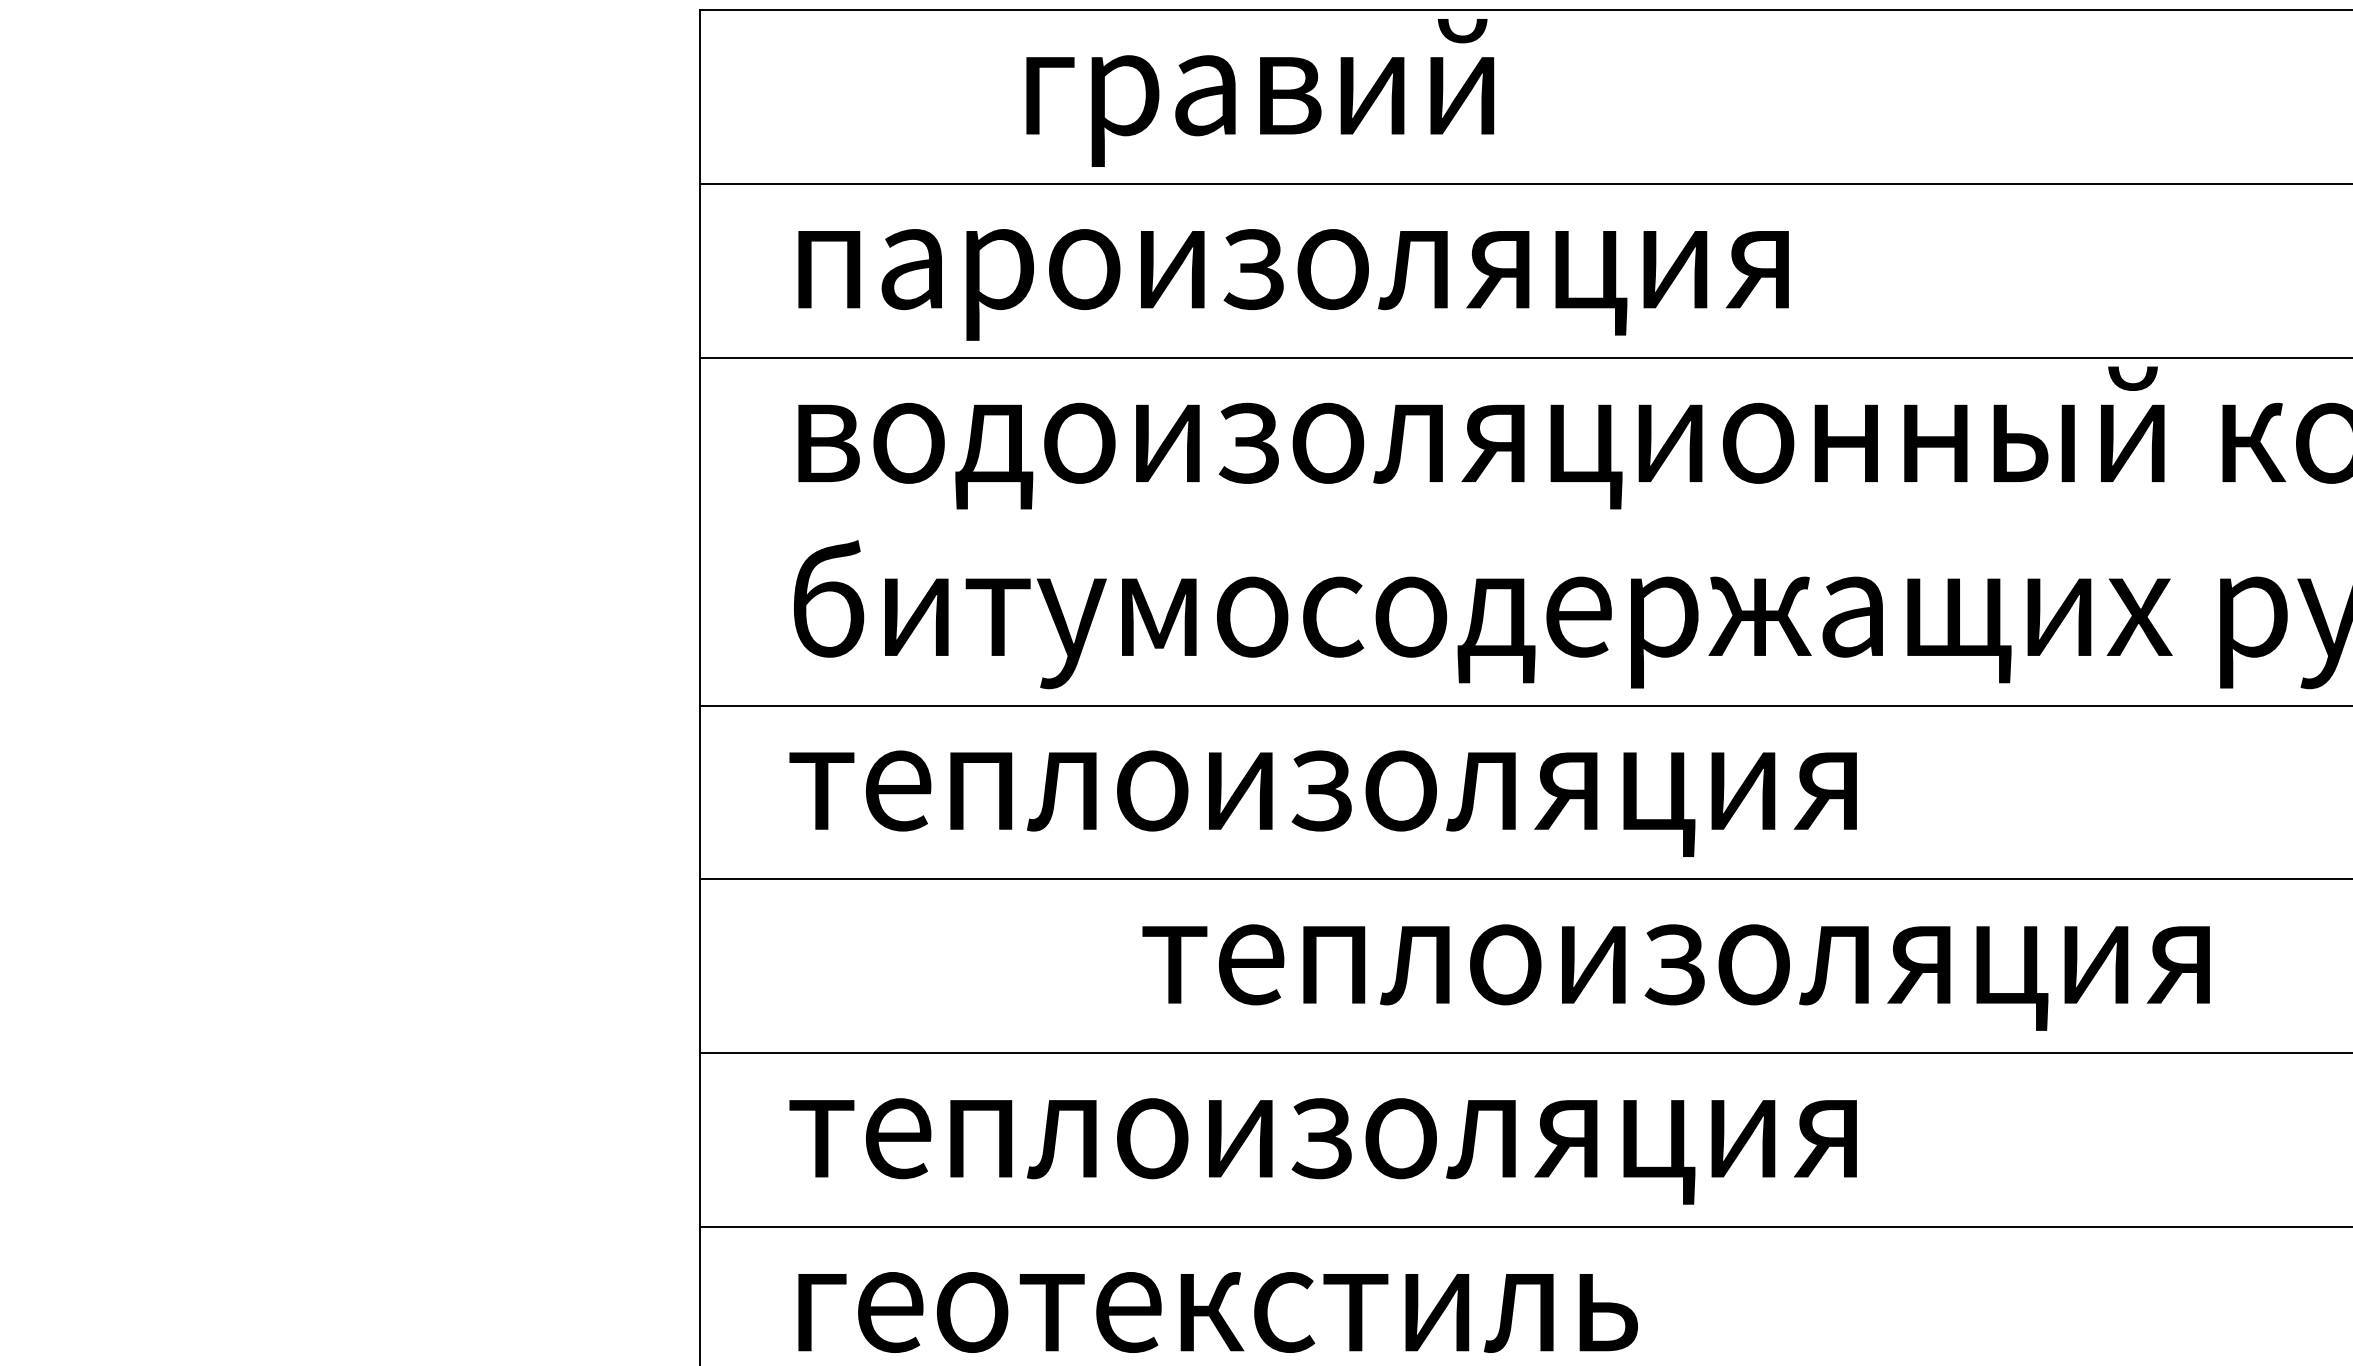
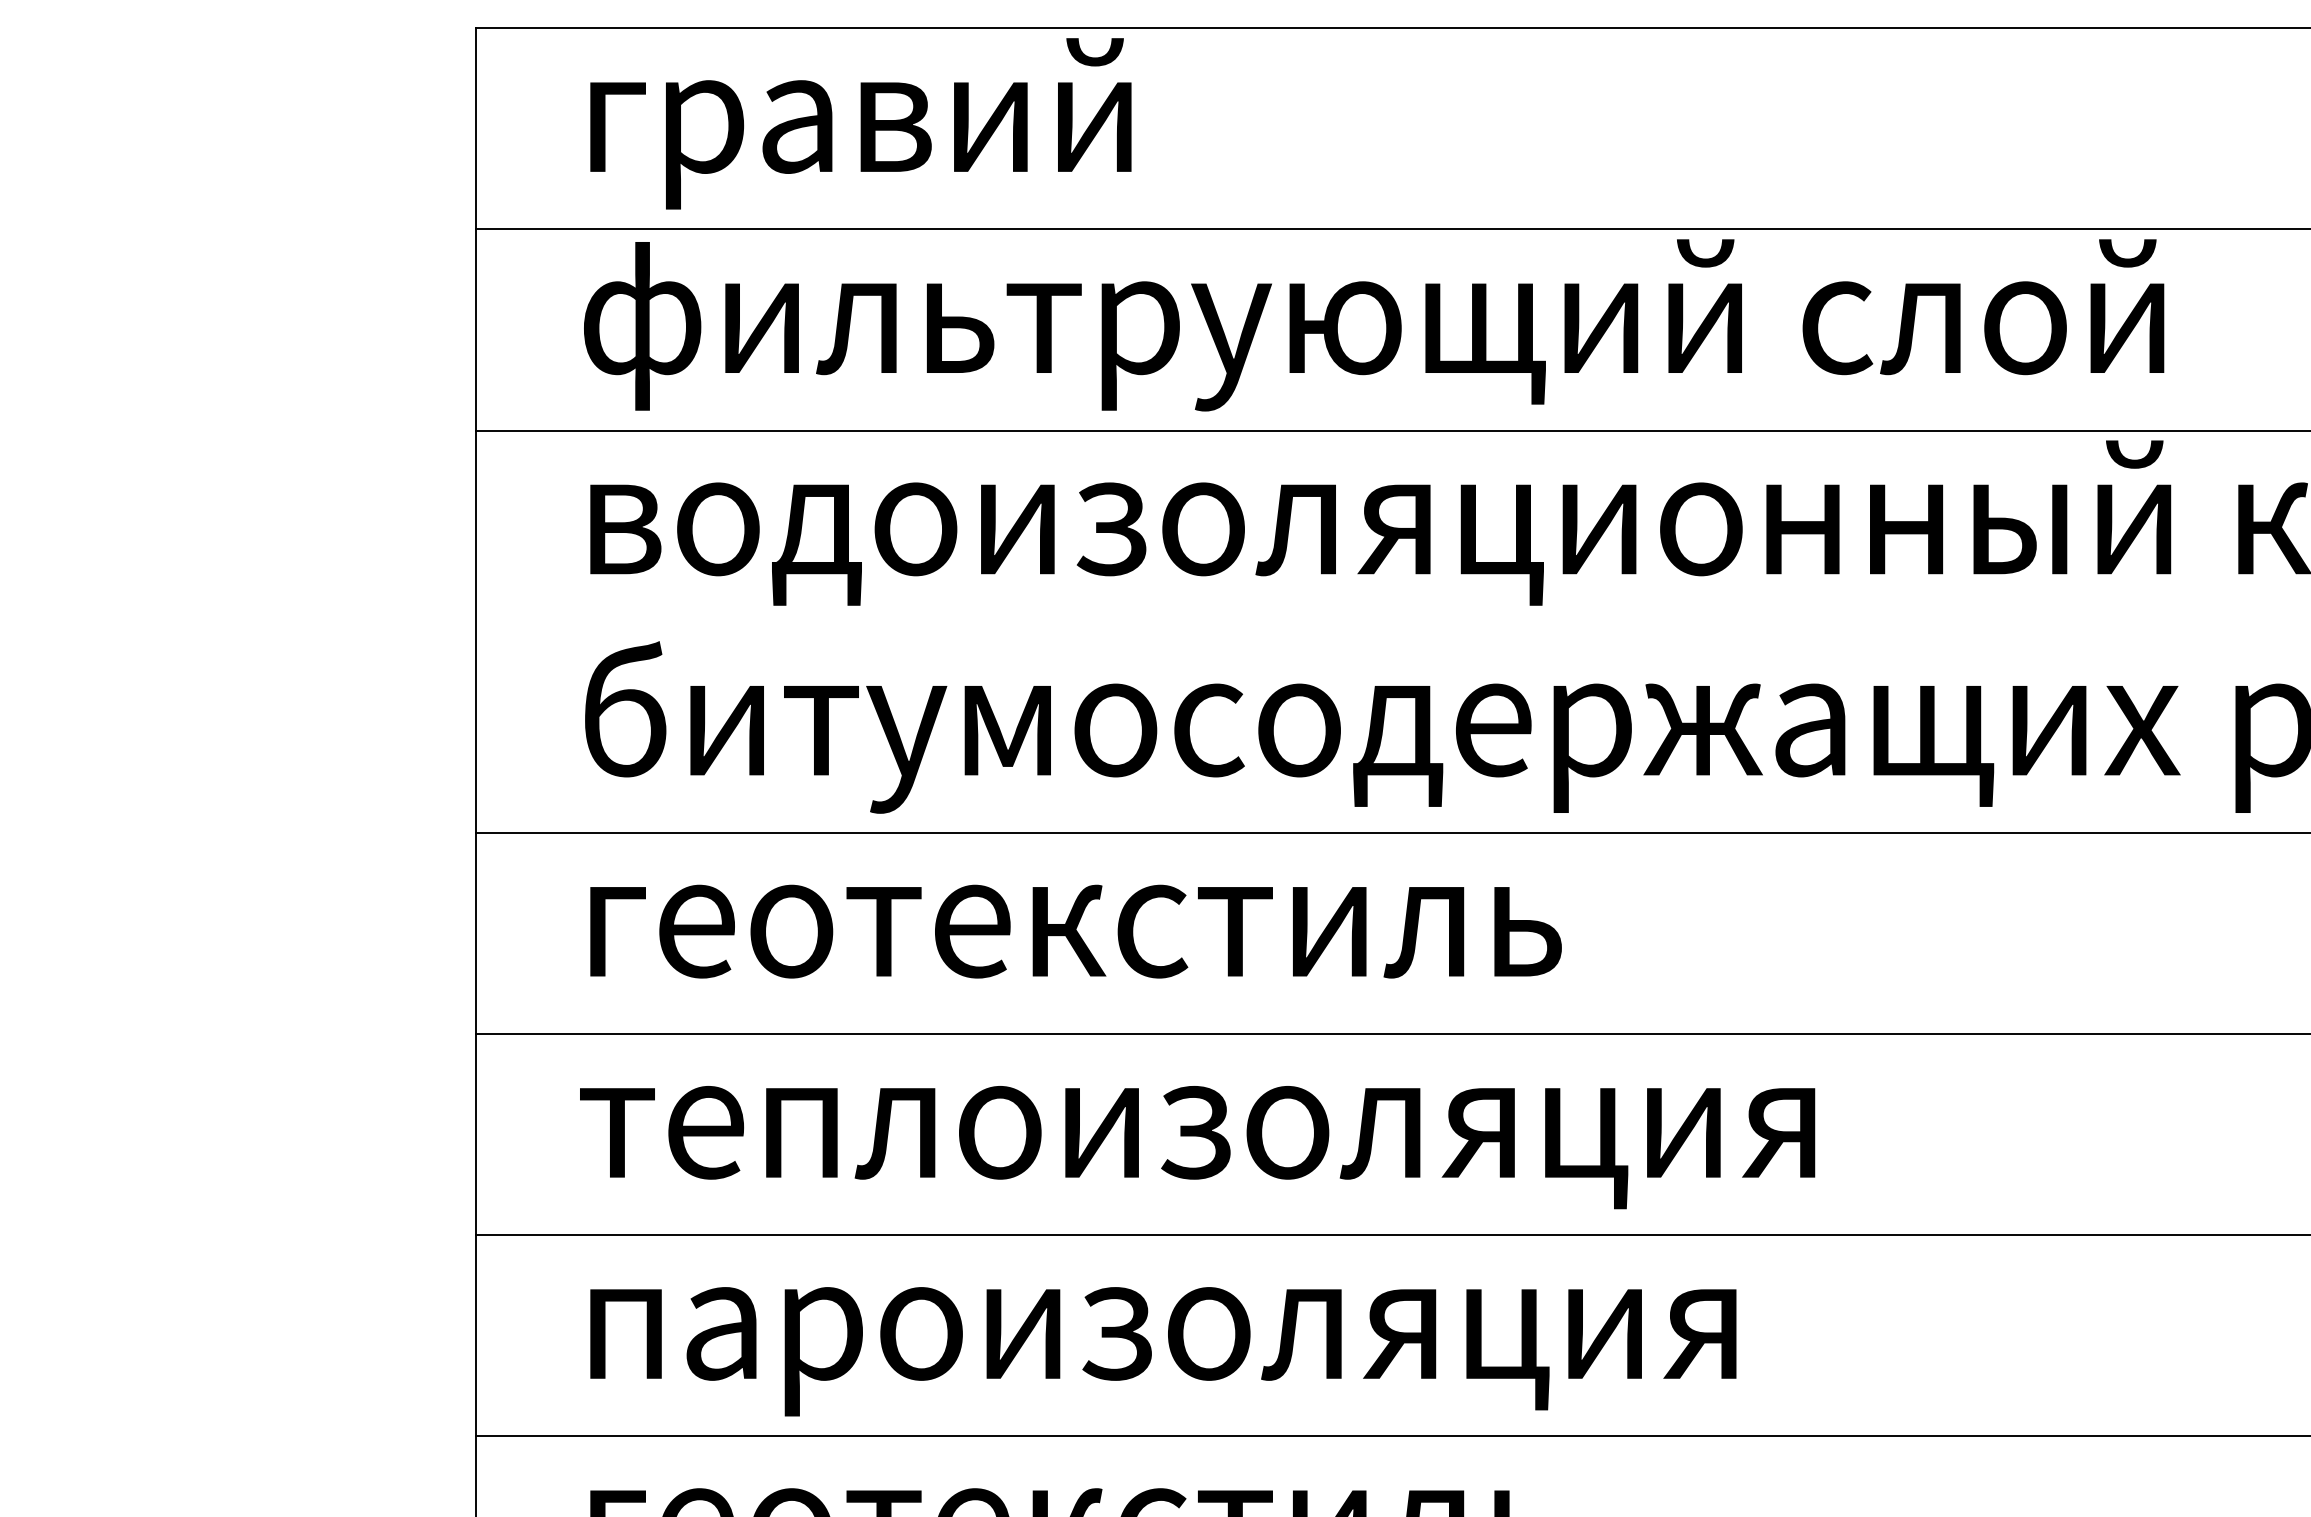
text: (1260, 92) -> (861, 123), moved
text: (1475, 266) -> (1373, 324), пароизоляция -> фильтрующий слой
text: (1322, 803) -> (1196, 946), теплоизоляция -> геотекстиль
text: (1675, 977) -> (1196, 1147), moved
text: (1322, 1153) -> (1196, 1351), теплоизоляция -> пароизоляция

